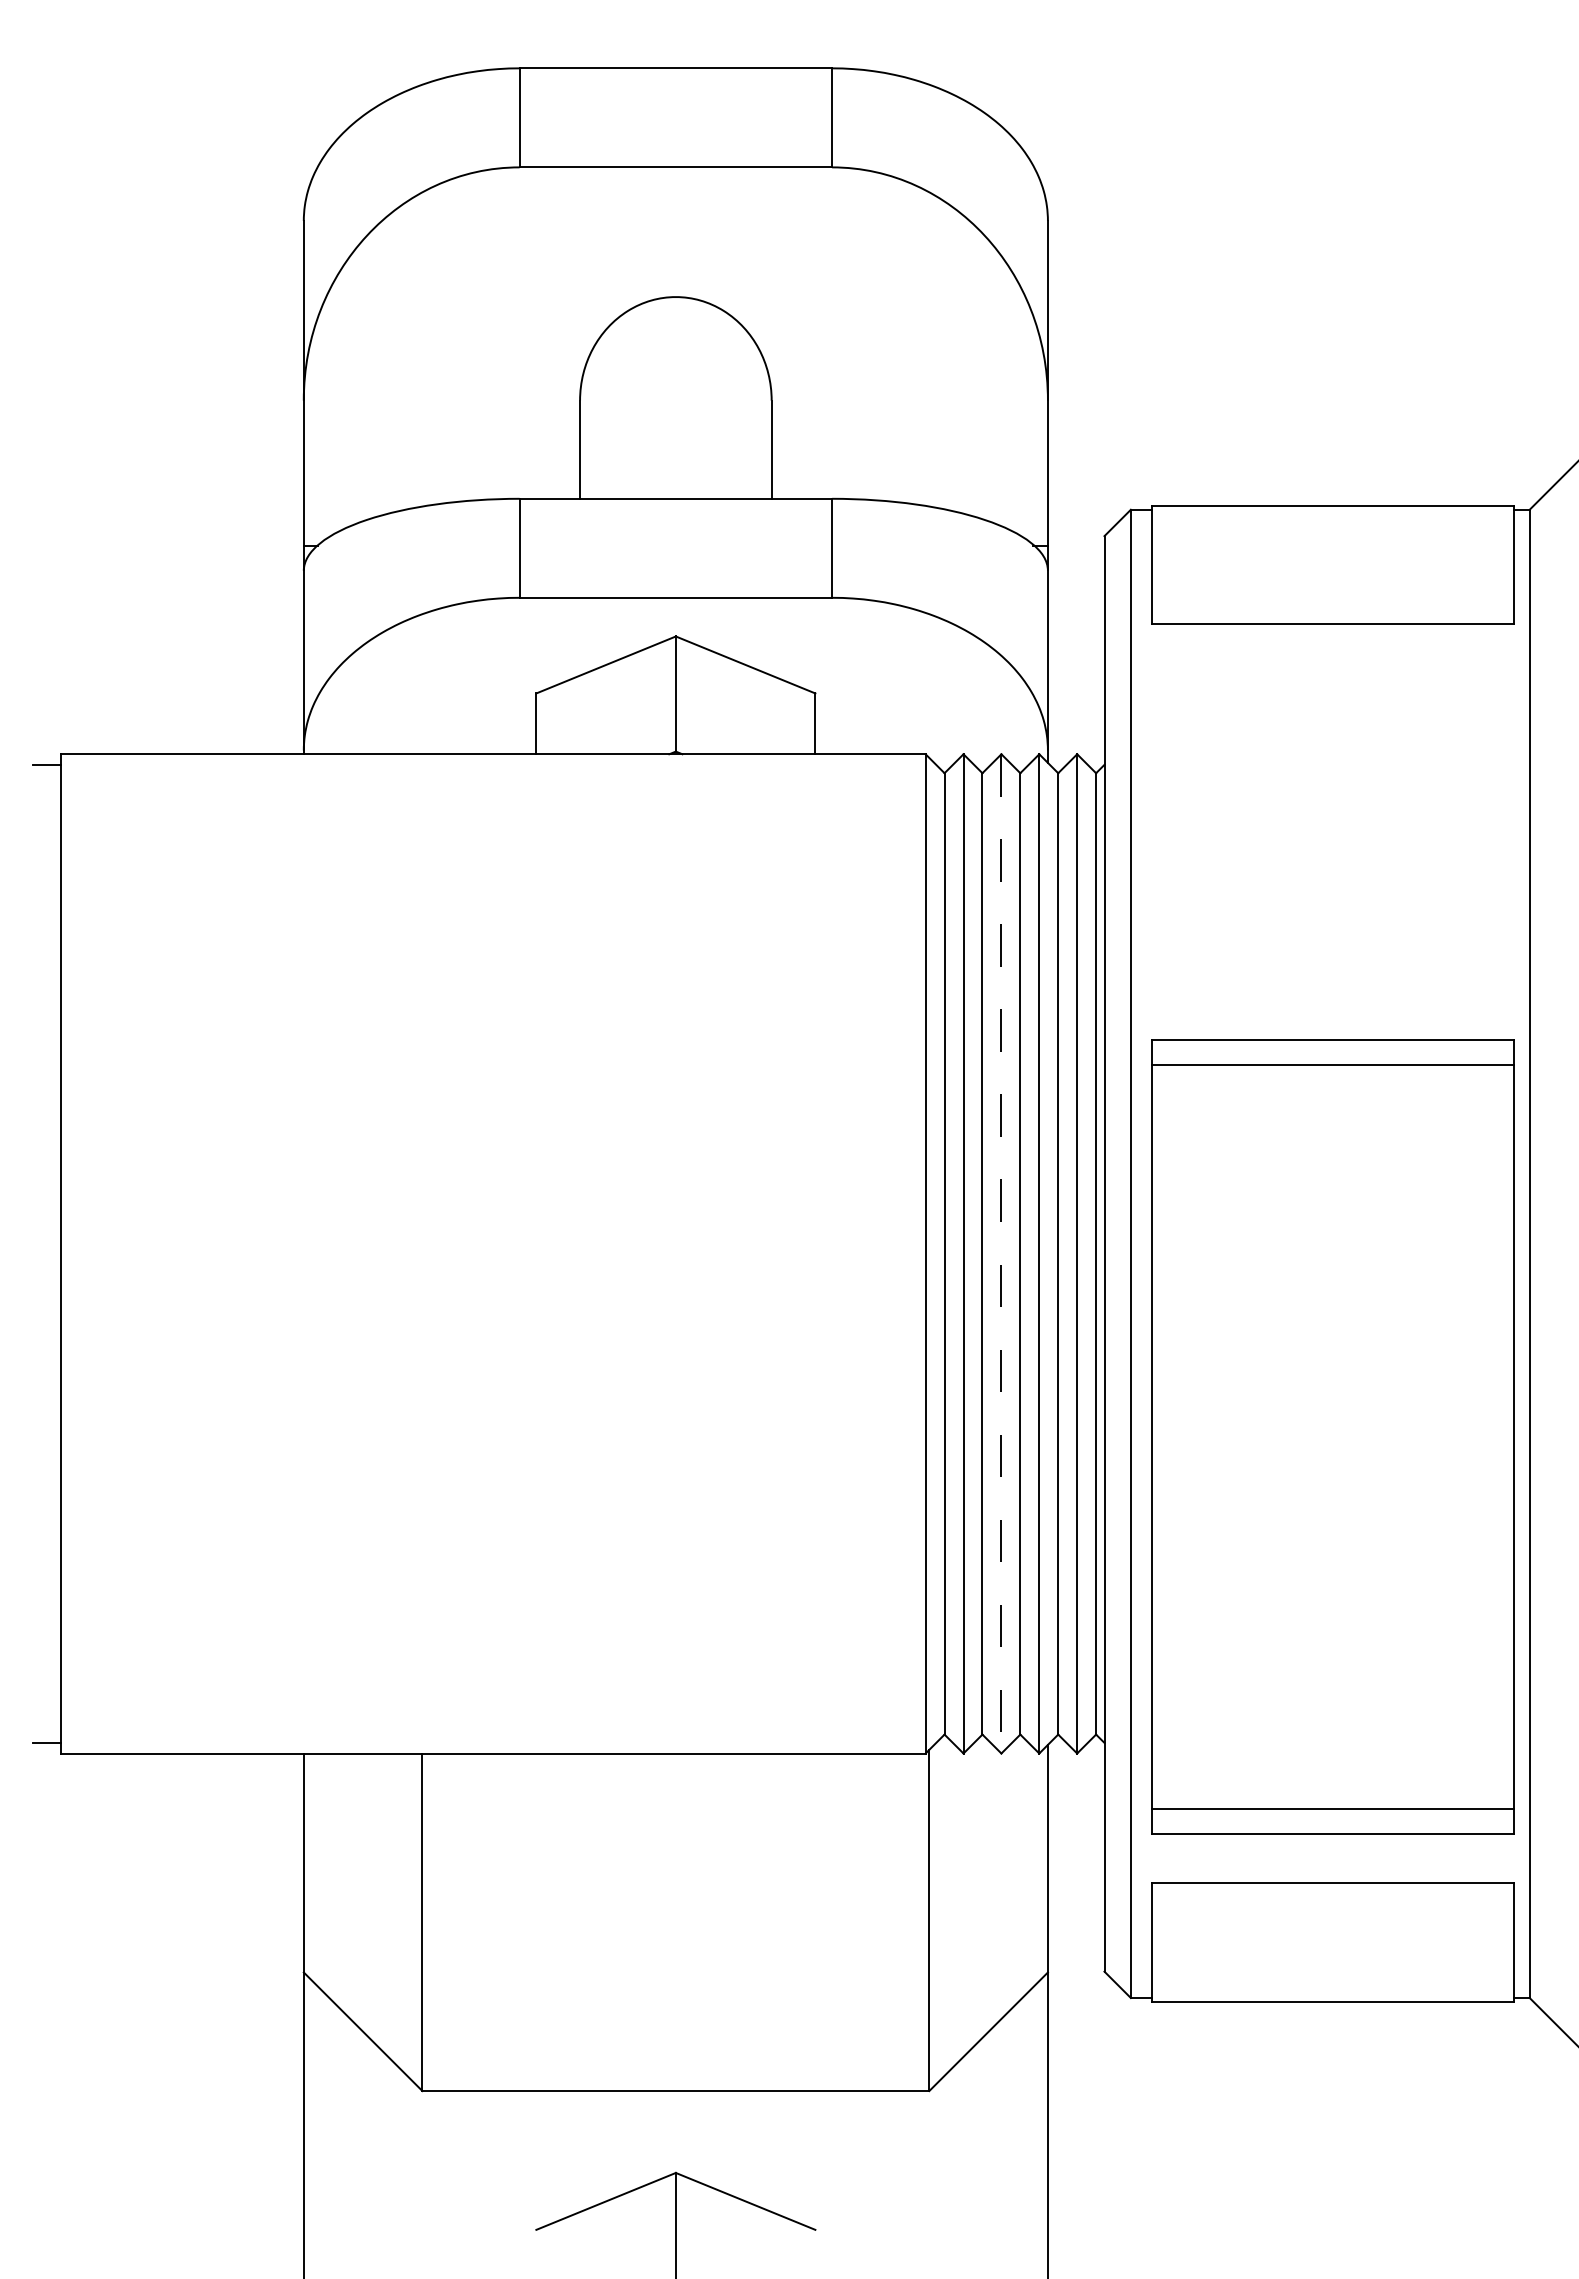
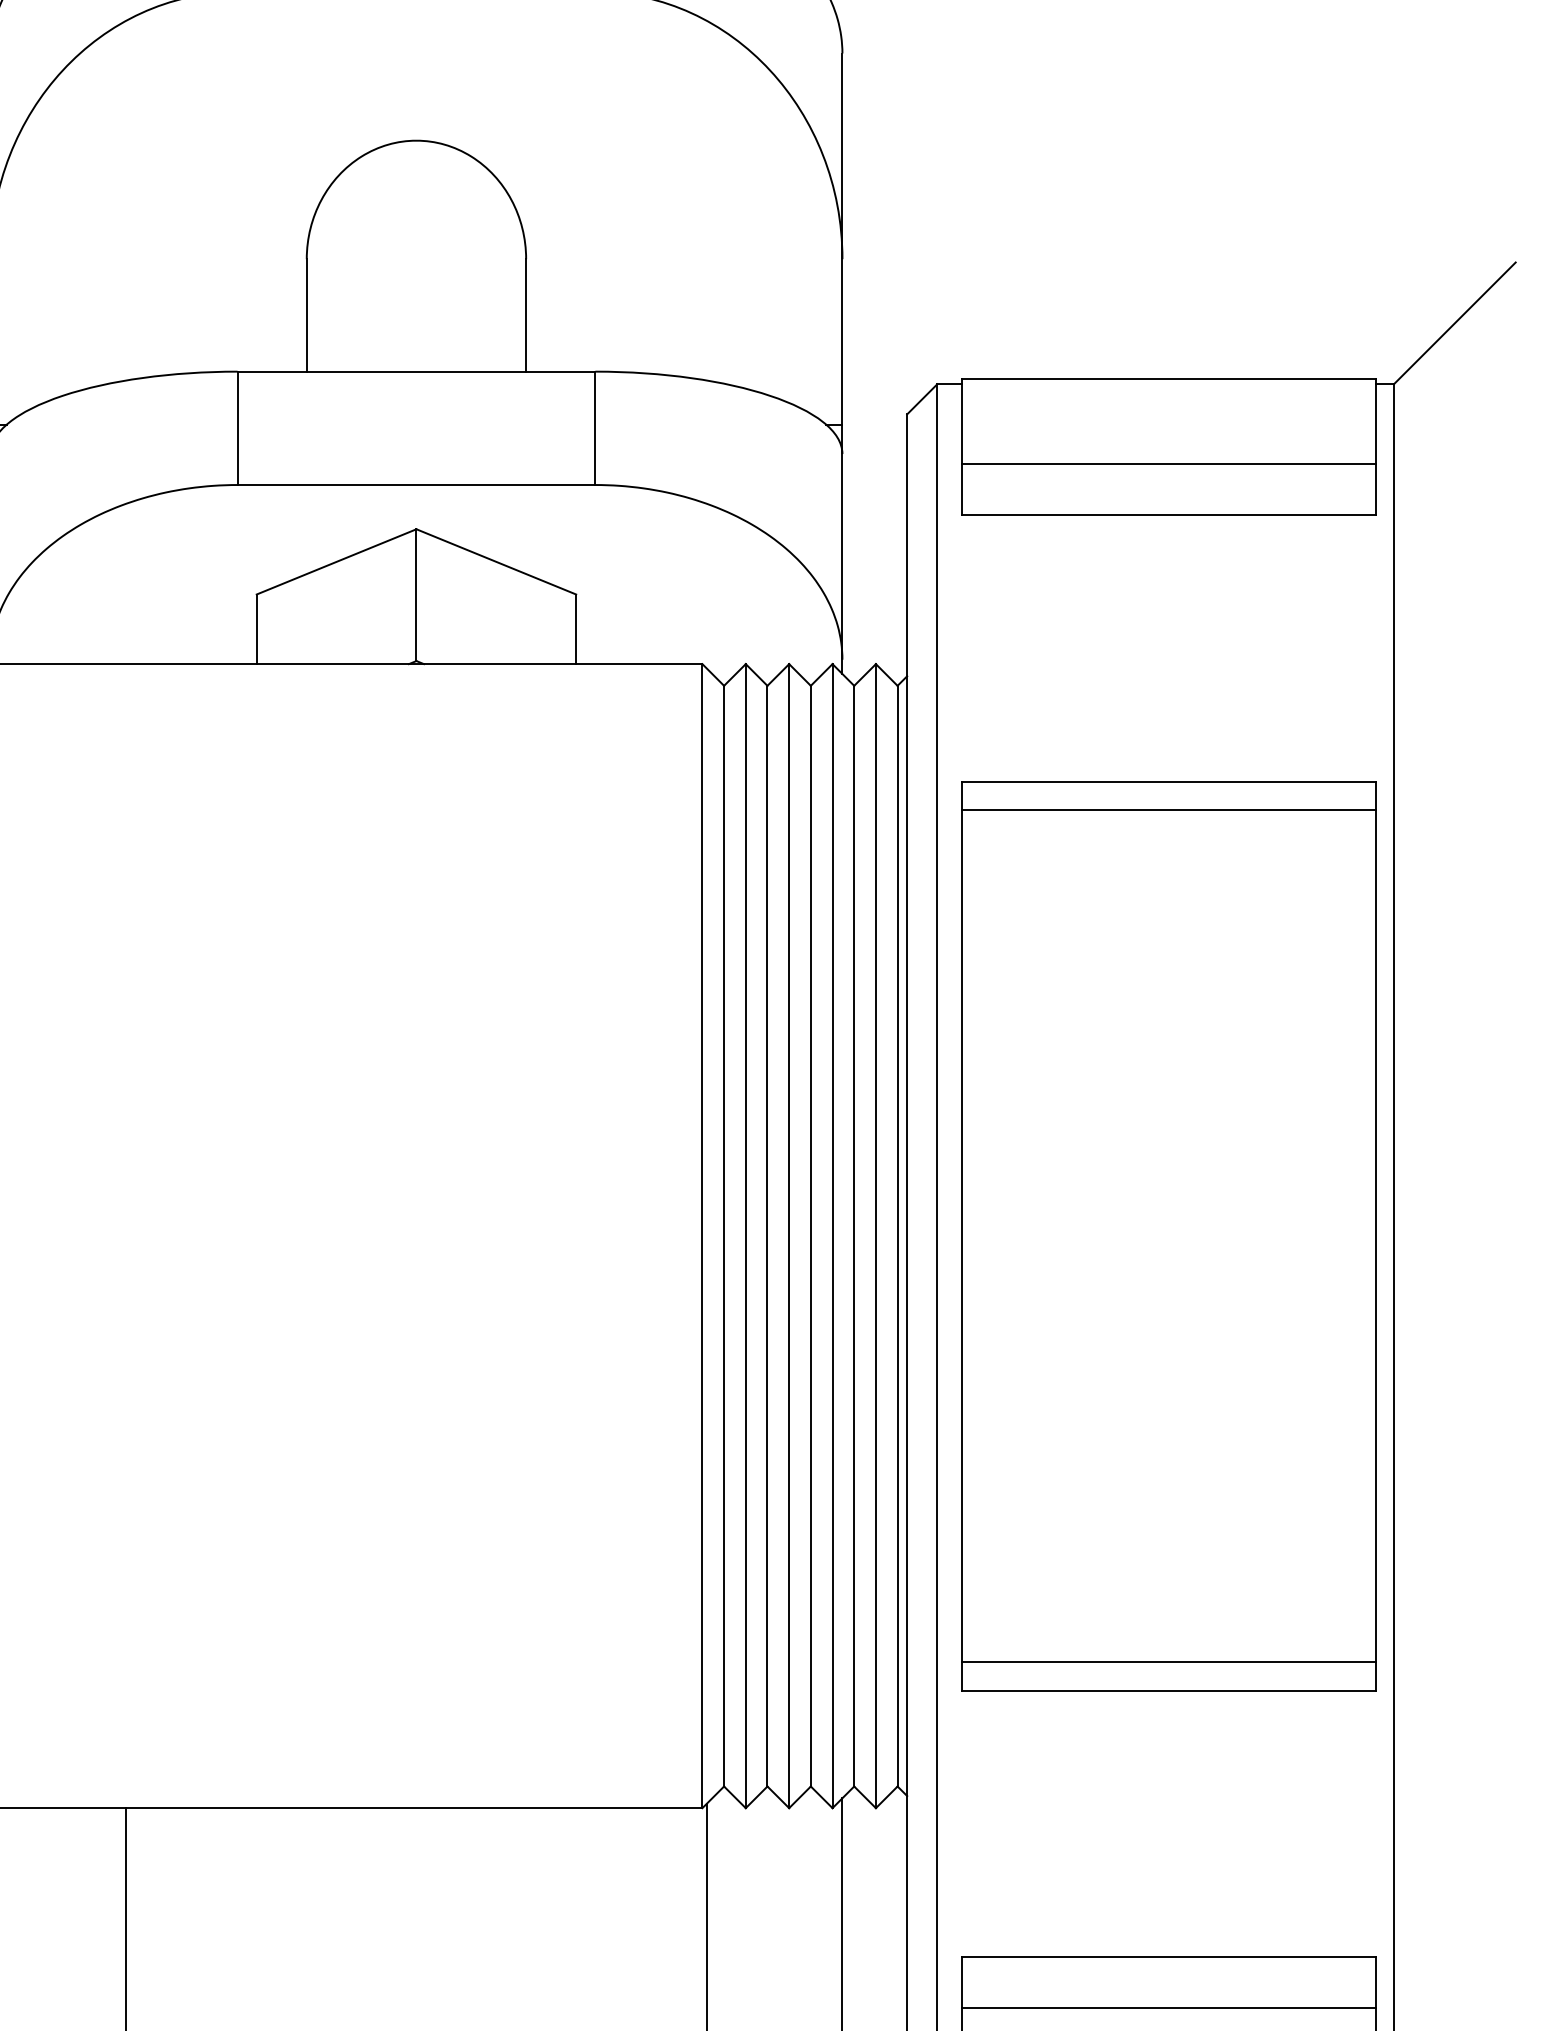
line: (1332, 579) -> (1168, 464), added
line: (1001, 1253) -> (789, 1235), dashed -> solid
part: (1332, 1436) -> (1168, 1235), moved
line: (1332, 1928) -> (1168, 2008), added

